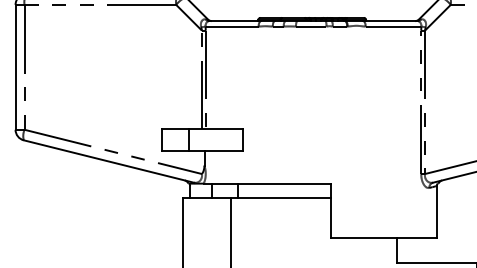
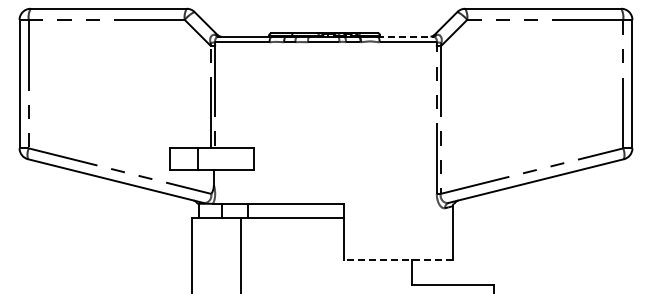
line: (391, 21) -> (406, 36), solid -> dashed
line: (383, 237) -> (398, 259), solid -> dashed

